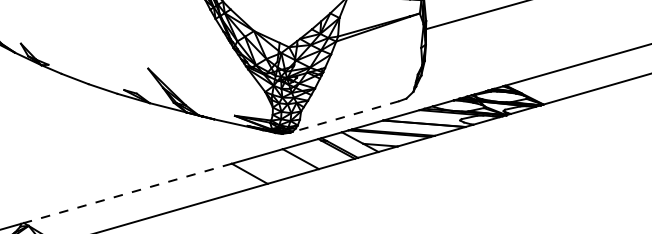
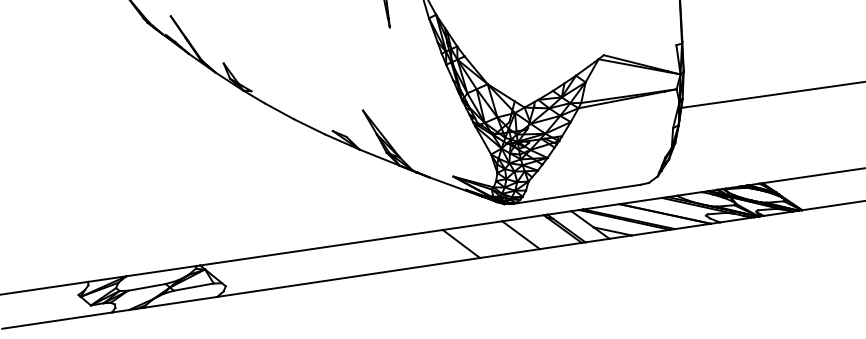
line: (344, 117) -> (576, 194), dashed -> solid
line: (127, 193) -> (321, 247), dashed -> solid

